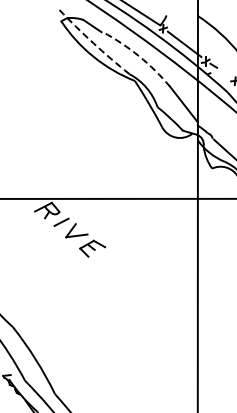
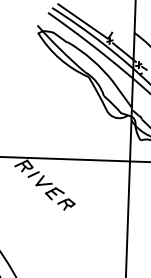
arc: (93, 43) -> (60, 49), dashed -> solid
arc: (139, 56) -> (92, 60), dashed -> solid
part: (109, 262) -> (66, 203), added

